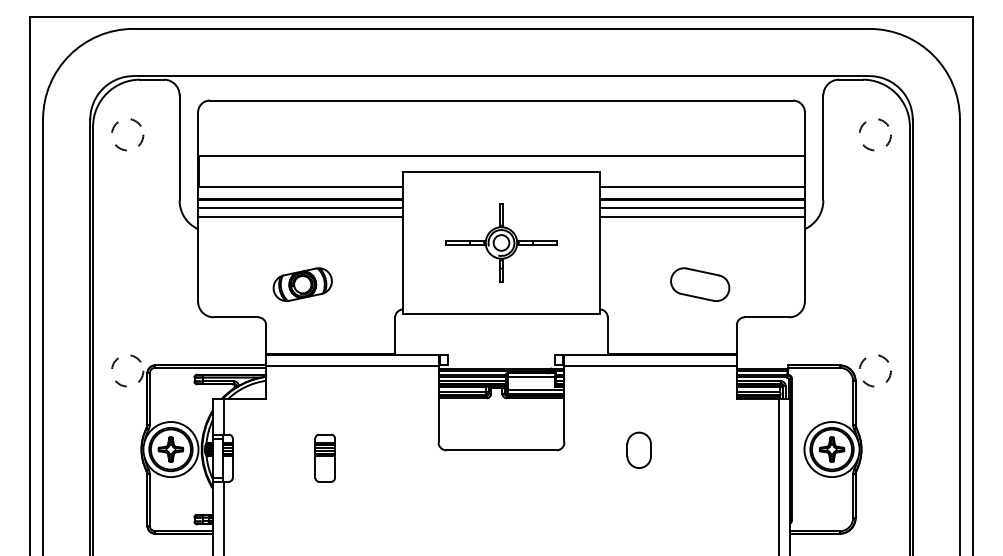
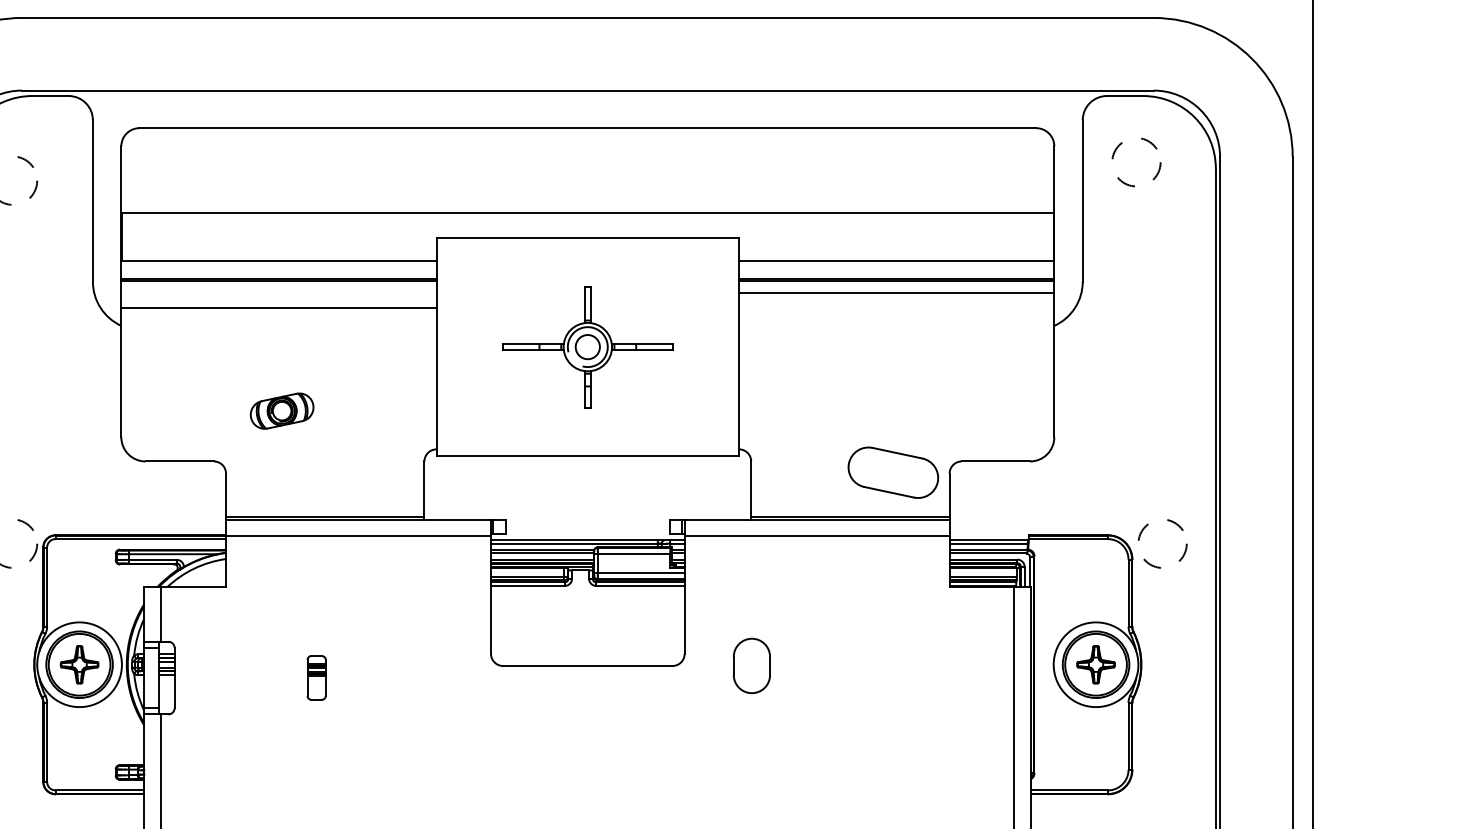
circle: (875, 134) -> (1136, 161), moved
line: (300, 207) -> (278, 292), removed
line: (701, 217) -> (895, 307), removed
part: (302, 284) -> (281, 410), size x0.7
part: (700, 284) -> (893, 472), moved
part: (638, 449) -> (750, 664), moved
part: (324, 457) -> (315, 676), size x0.6

